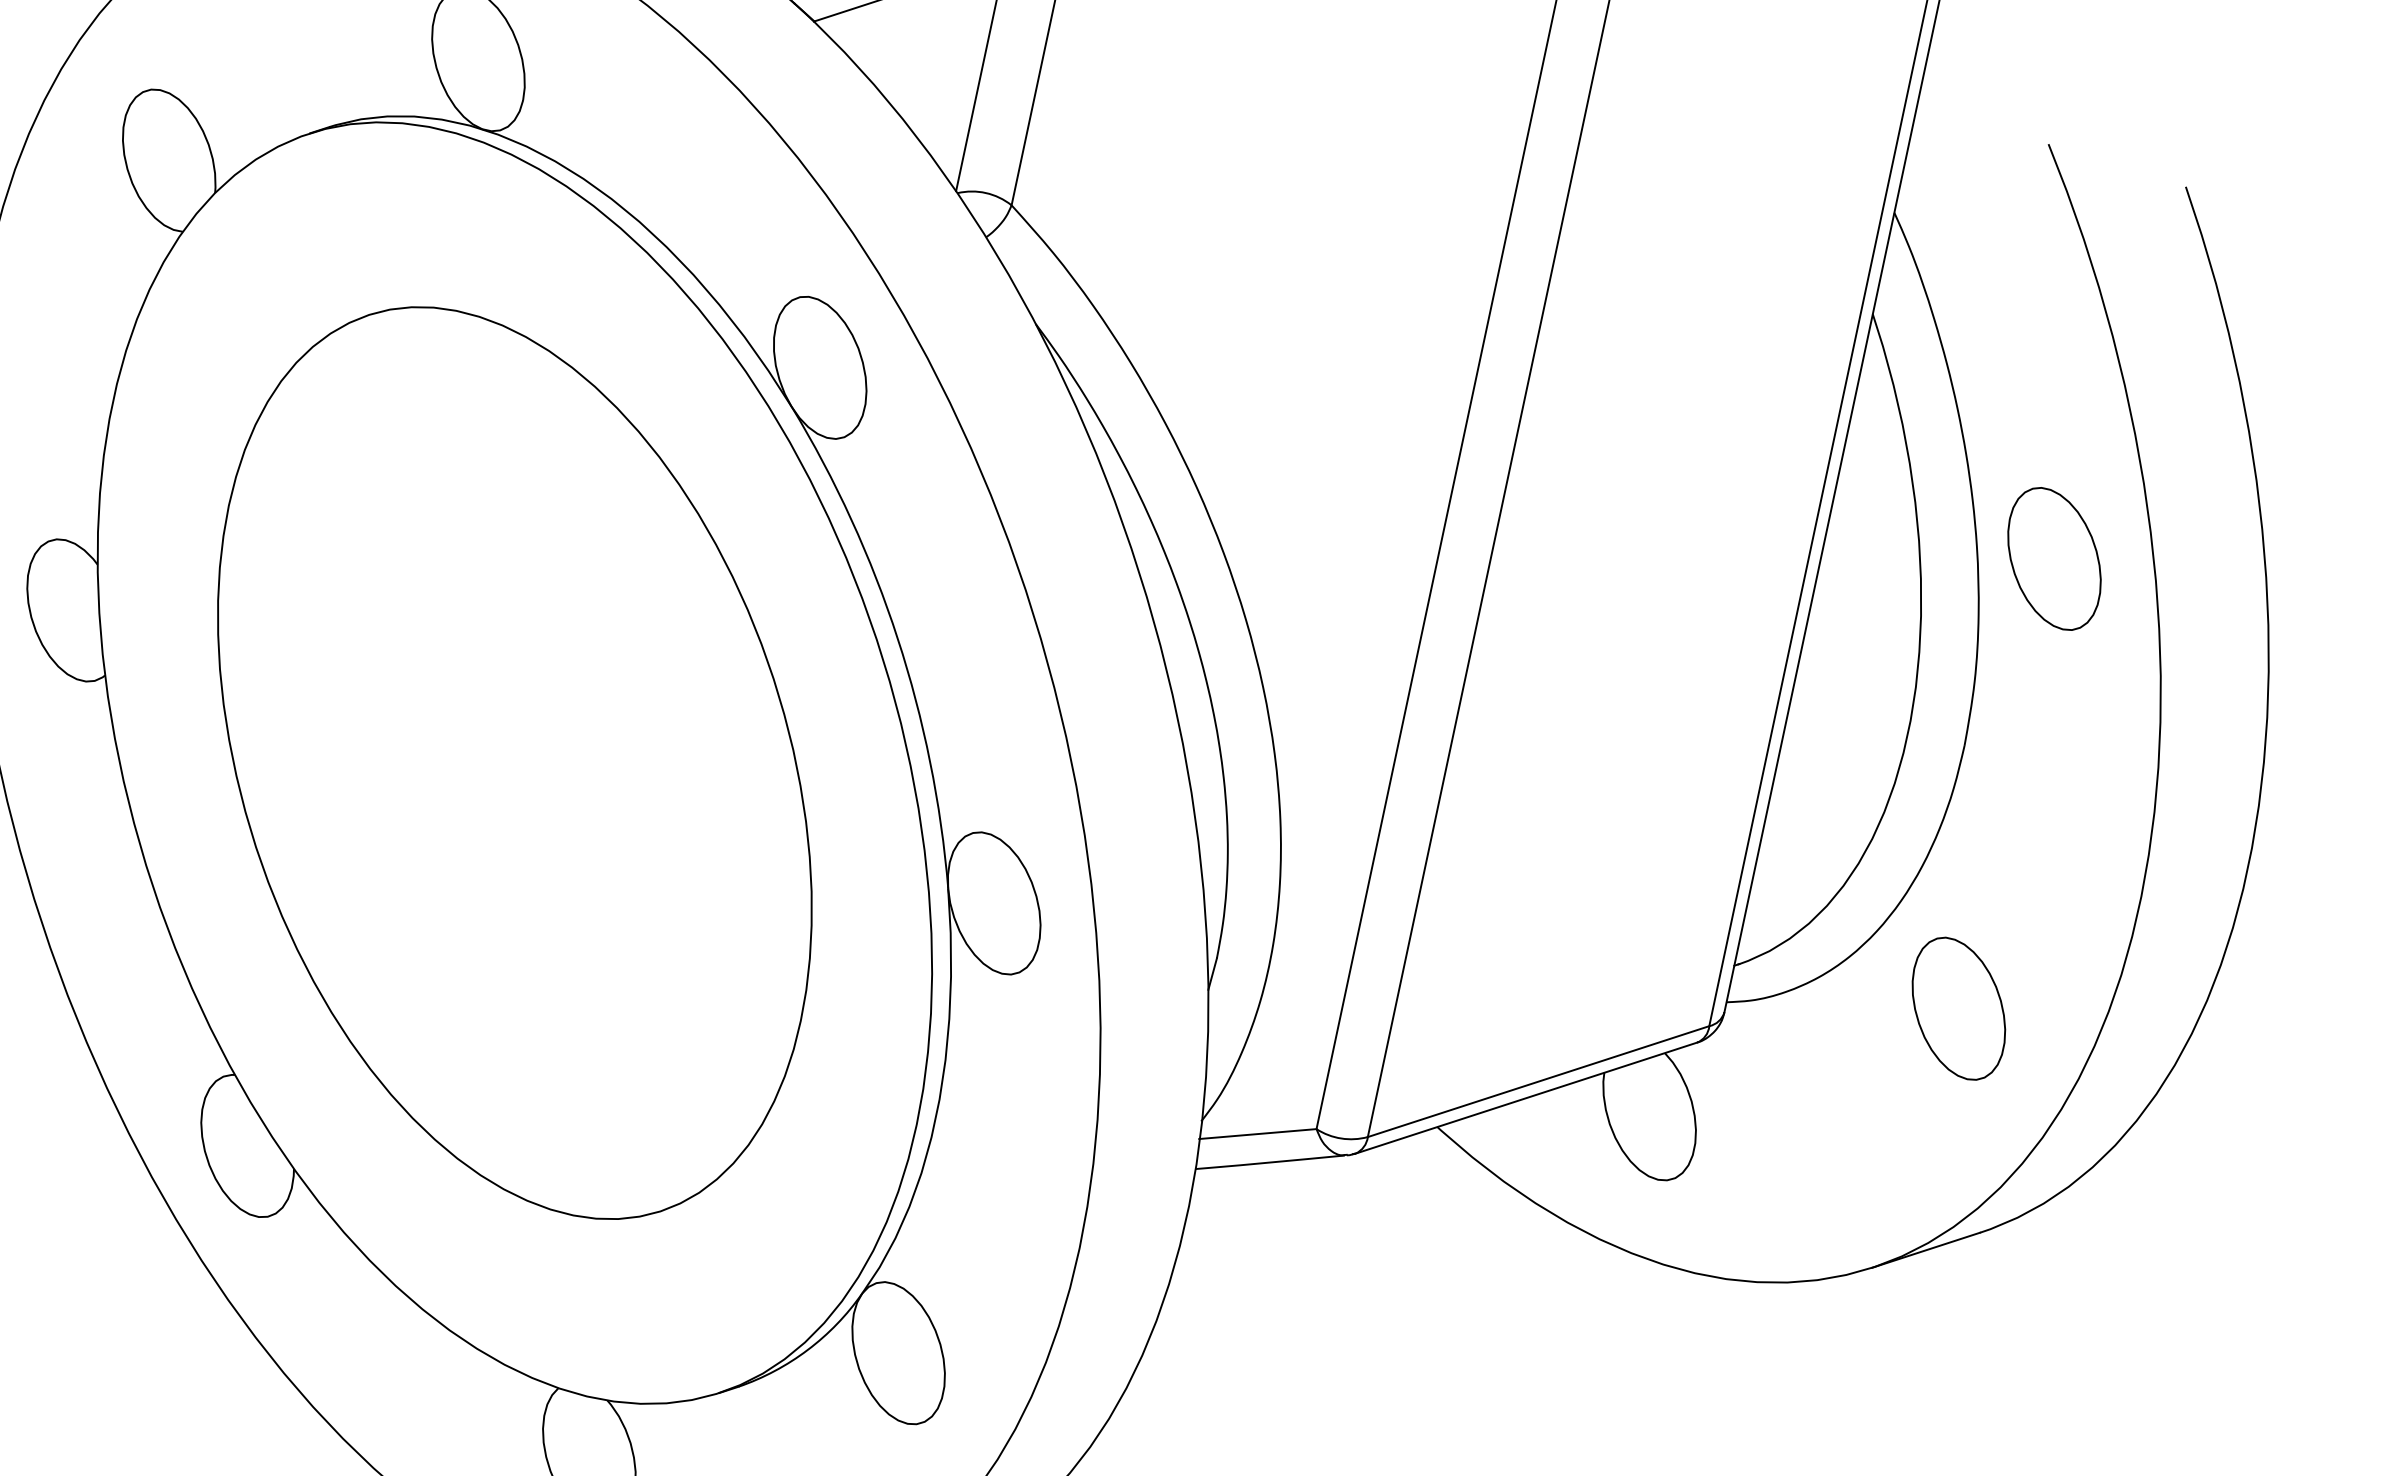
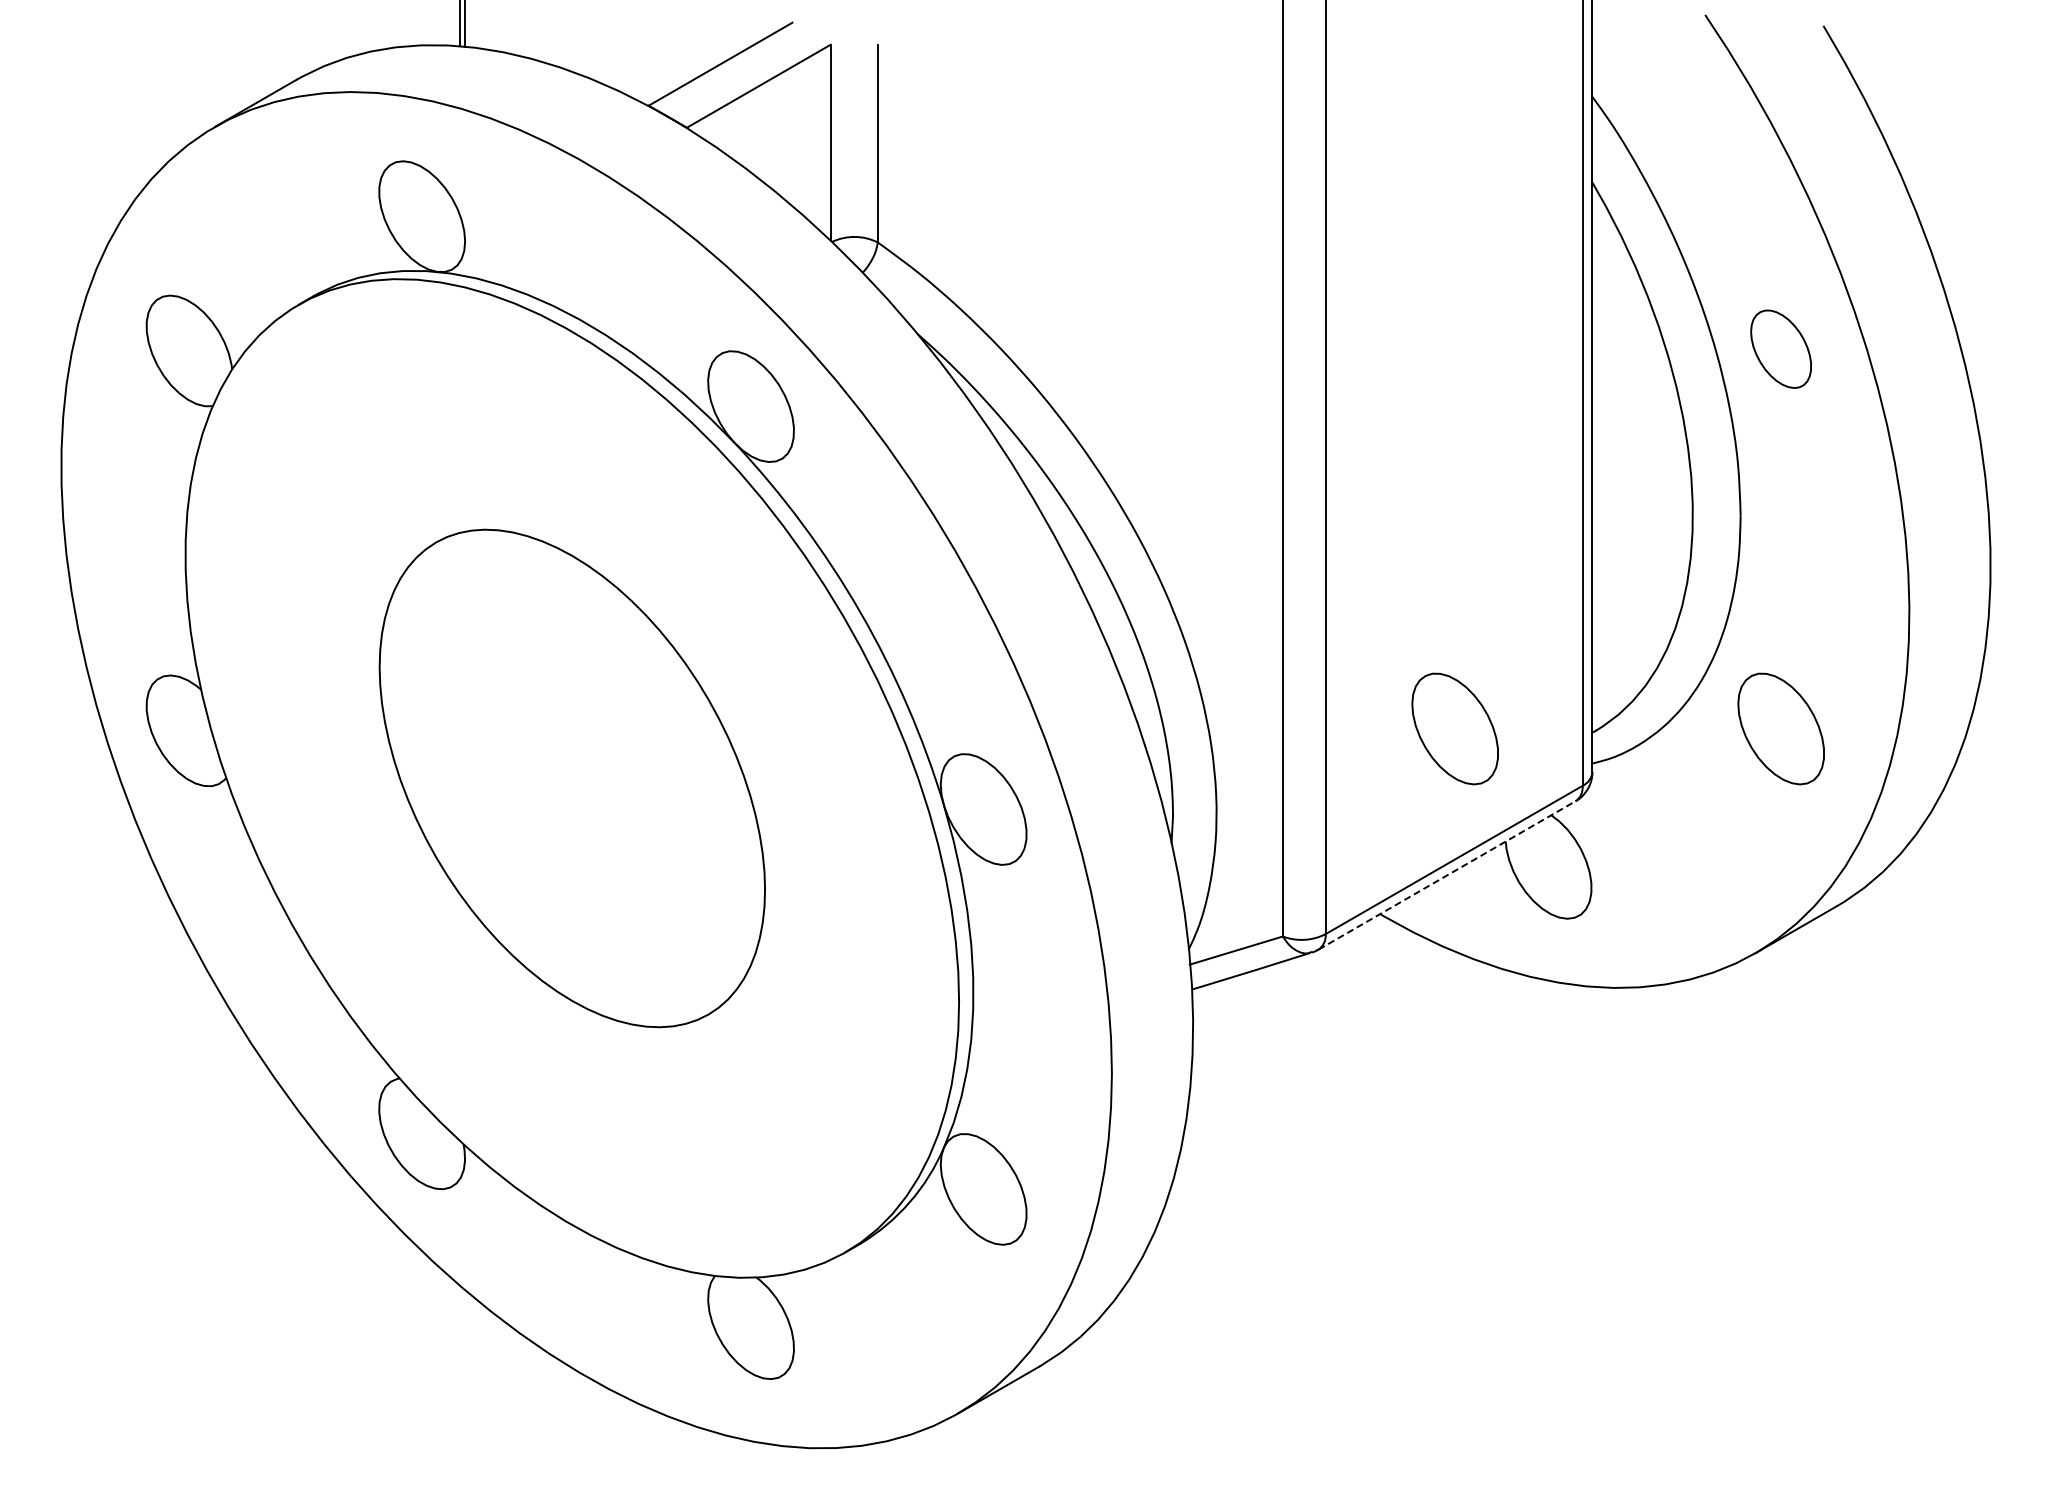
part: (2053, 559) -> (1780, 349), size x0.7
part: (515, 763) -> (572, 778), size x0.7
part: (1572, 925) -> (1454, 728), added
line: (1526, 1098) -> (1447, 875), solid -> dashed

